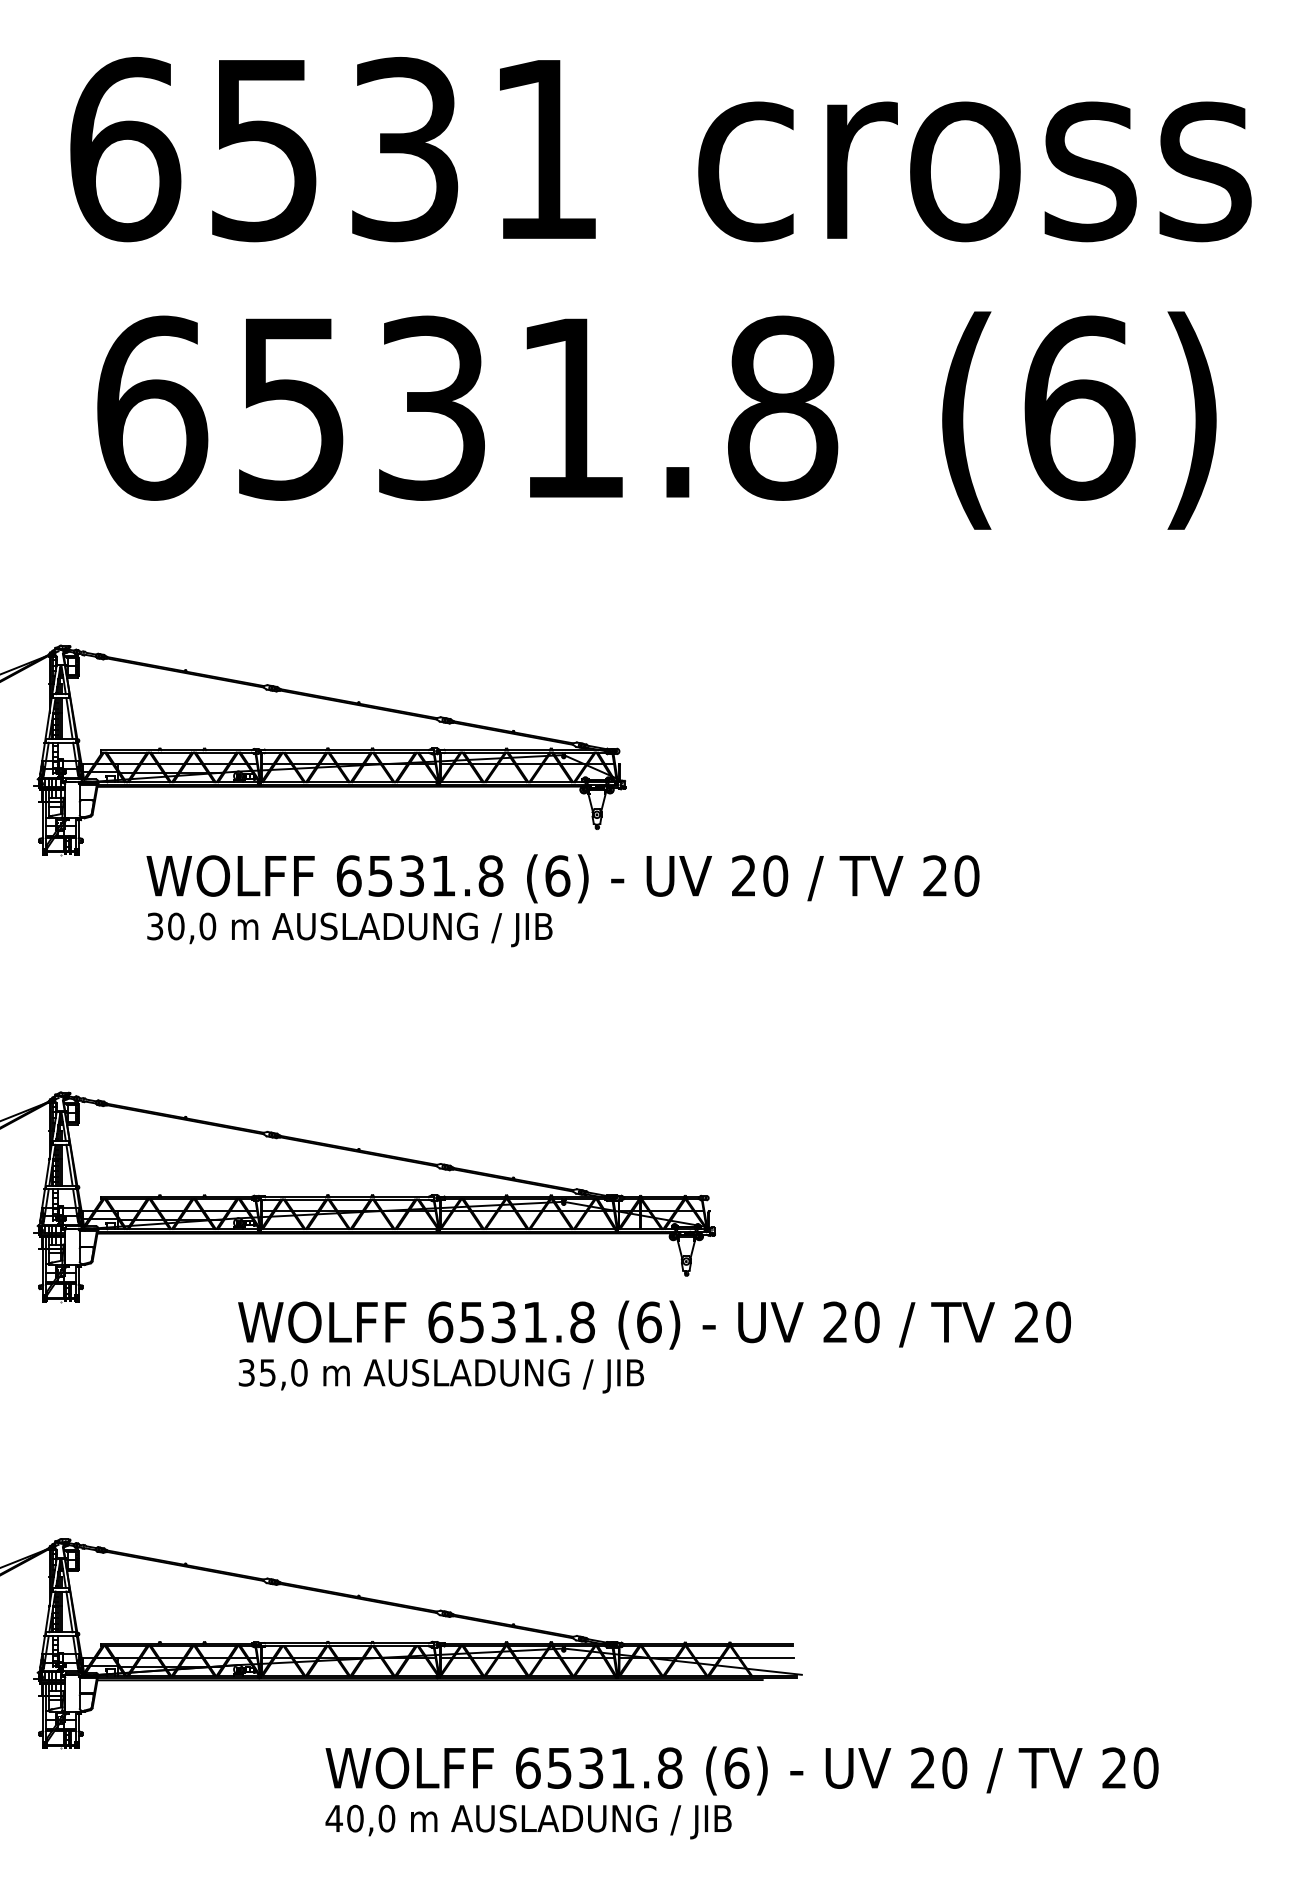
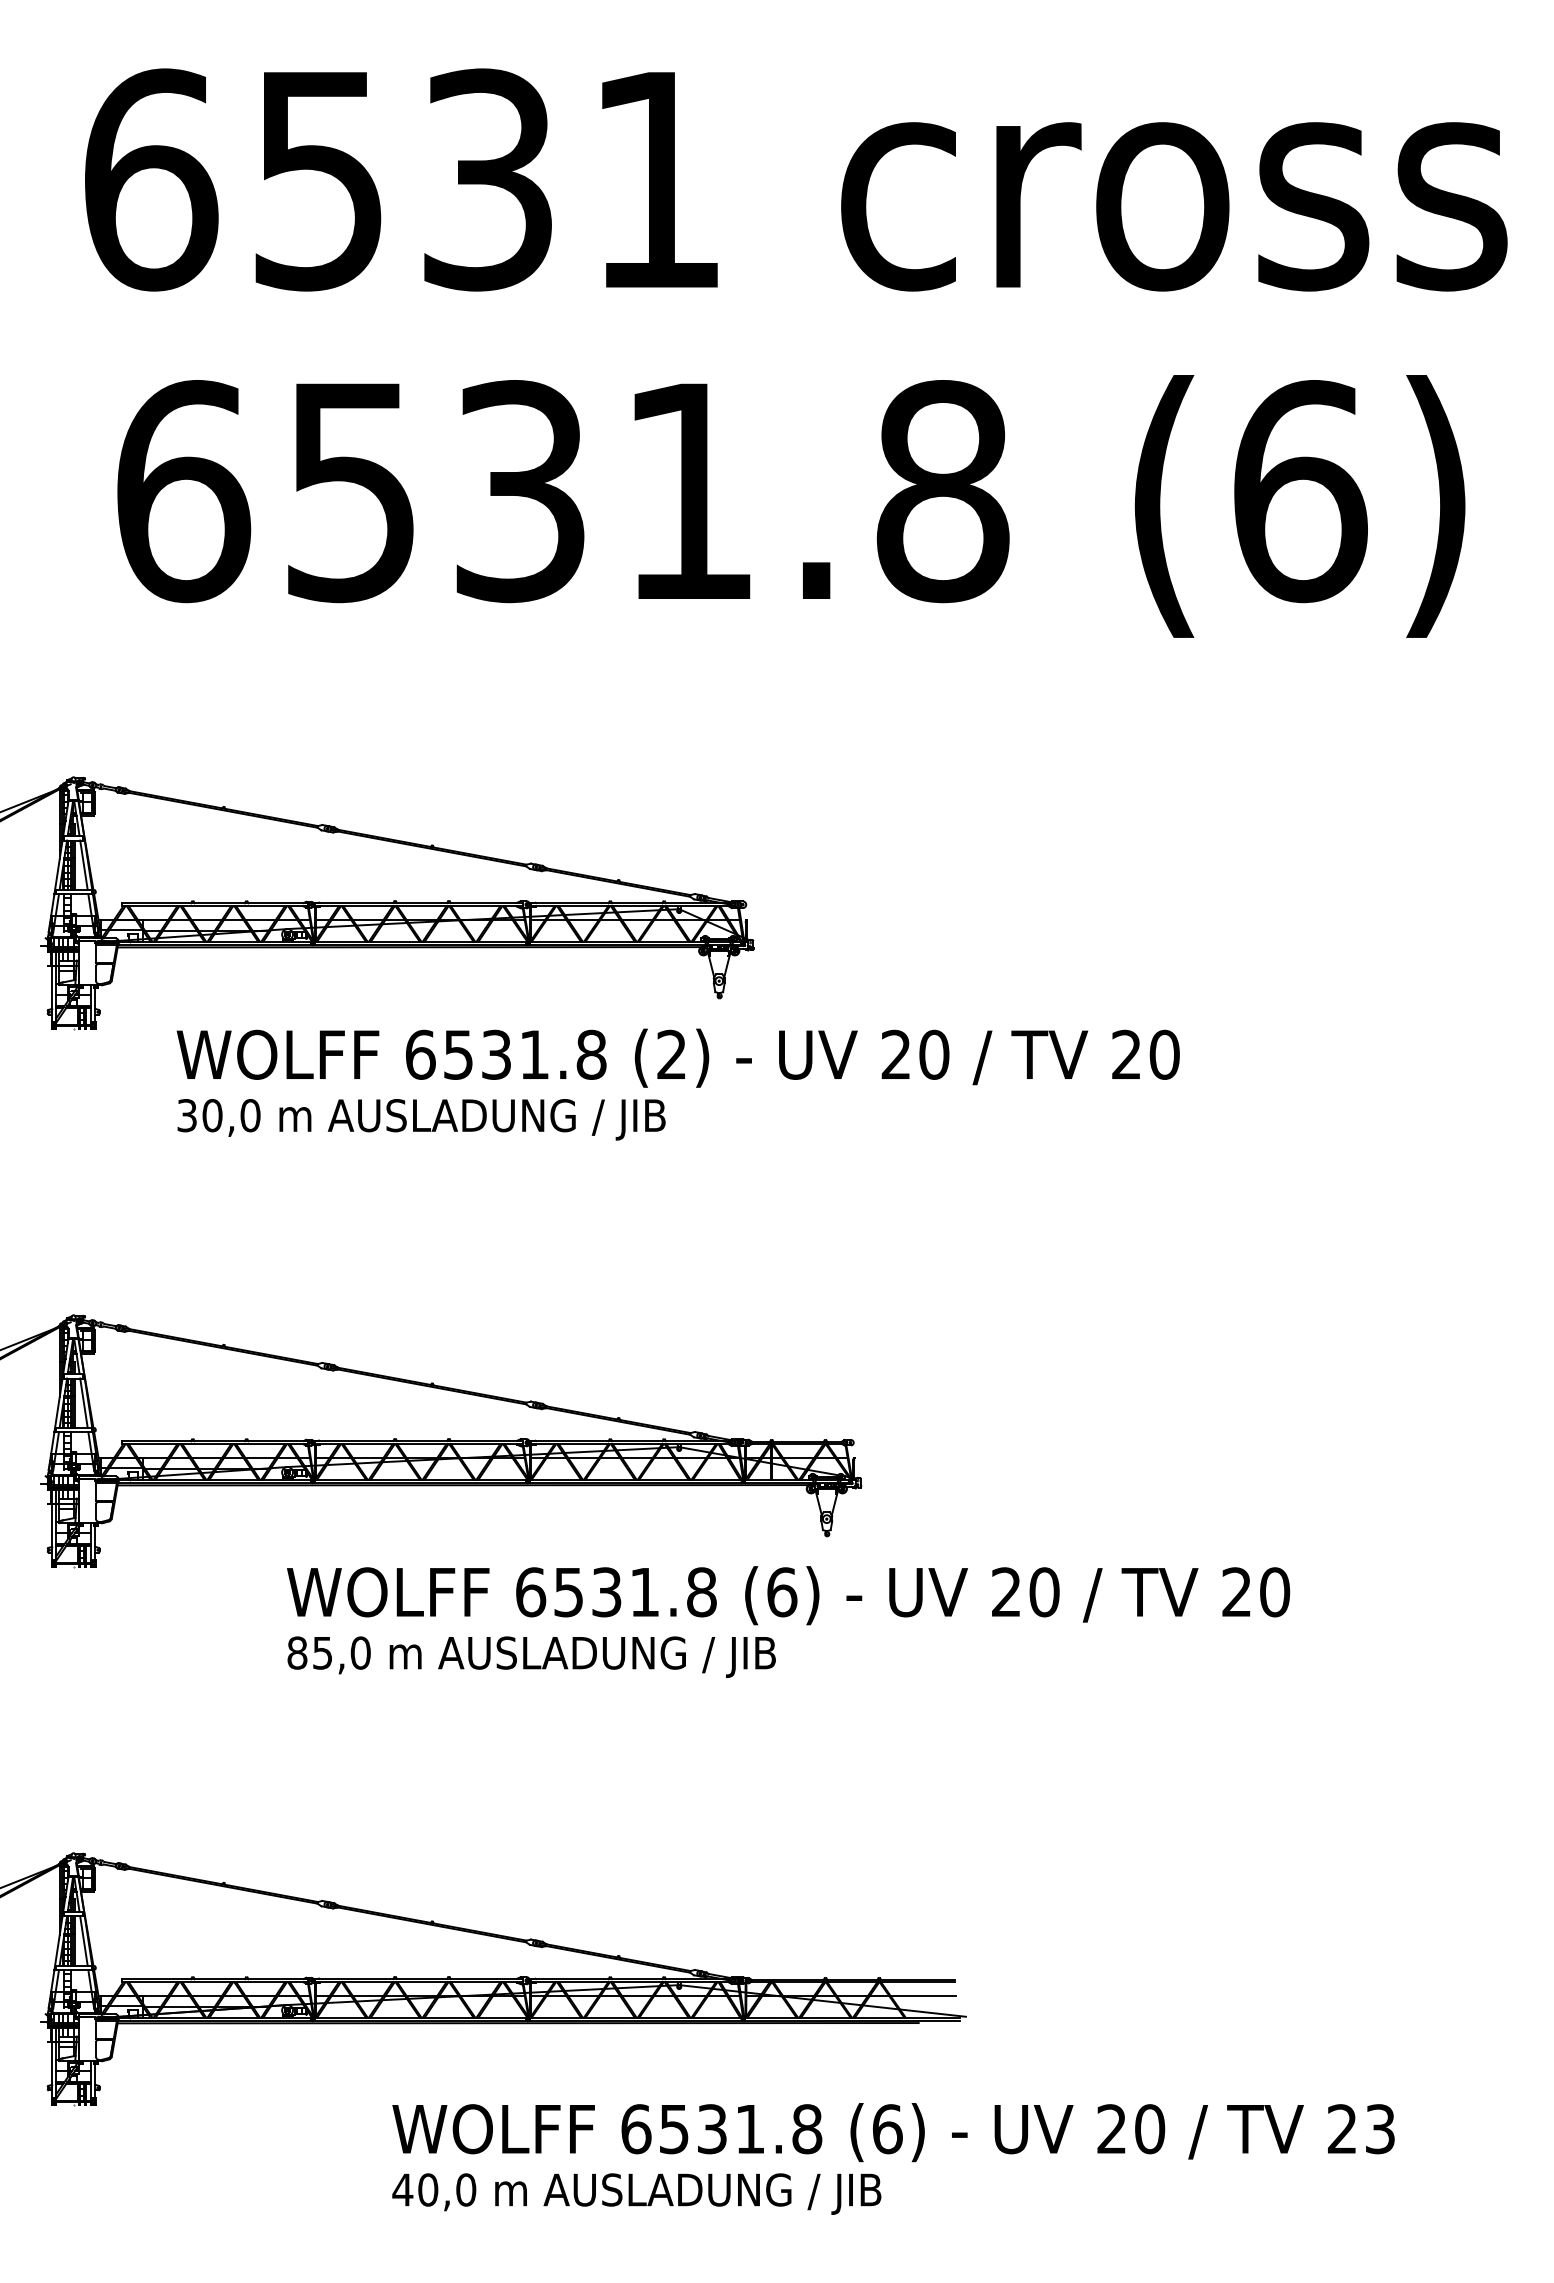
text: (558, 875) -> (672, 1054), (6) -> (2)
text: (246, 1372) -> (297, 1652), 35,0 -> 85,0
text: (1146, 1768) -> (1380, 2129), 20 -> 23

